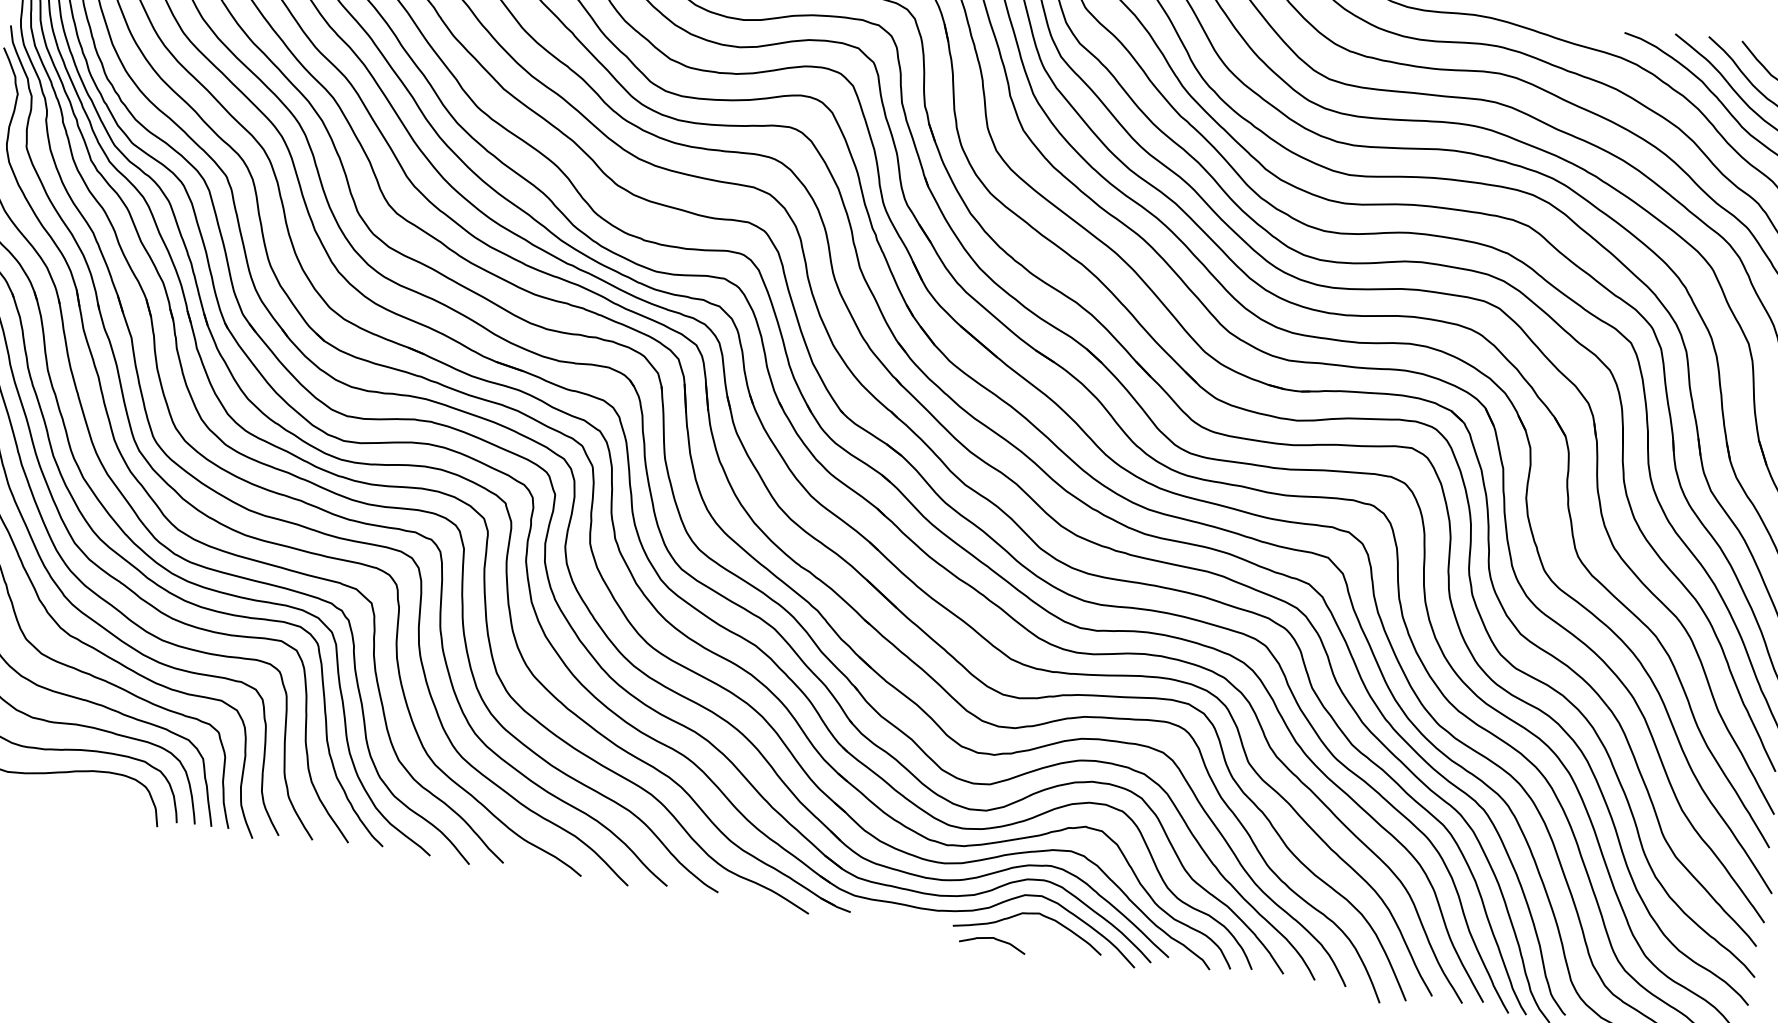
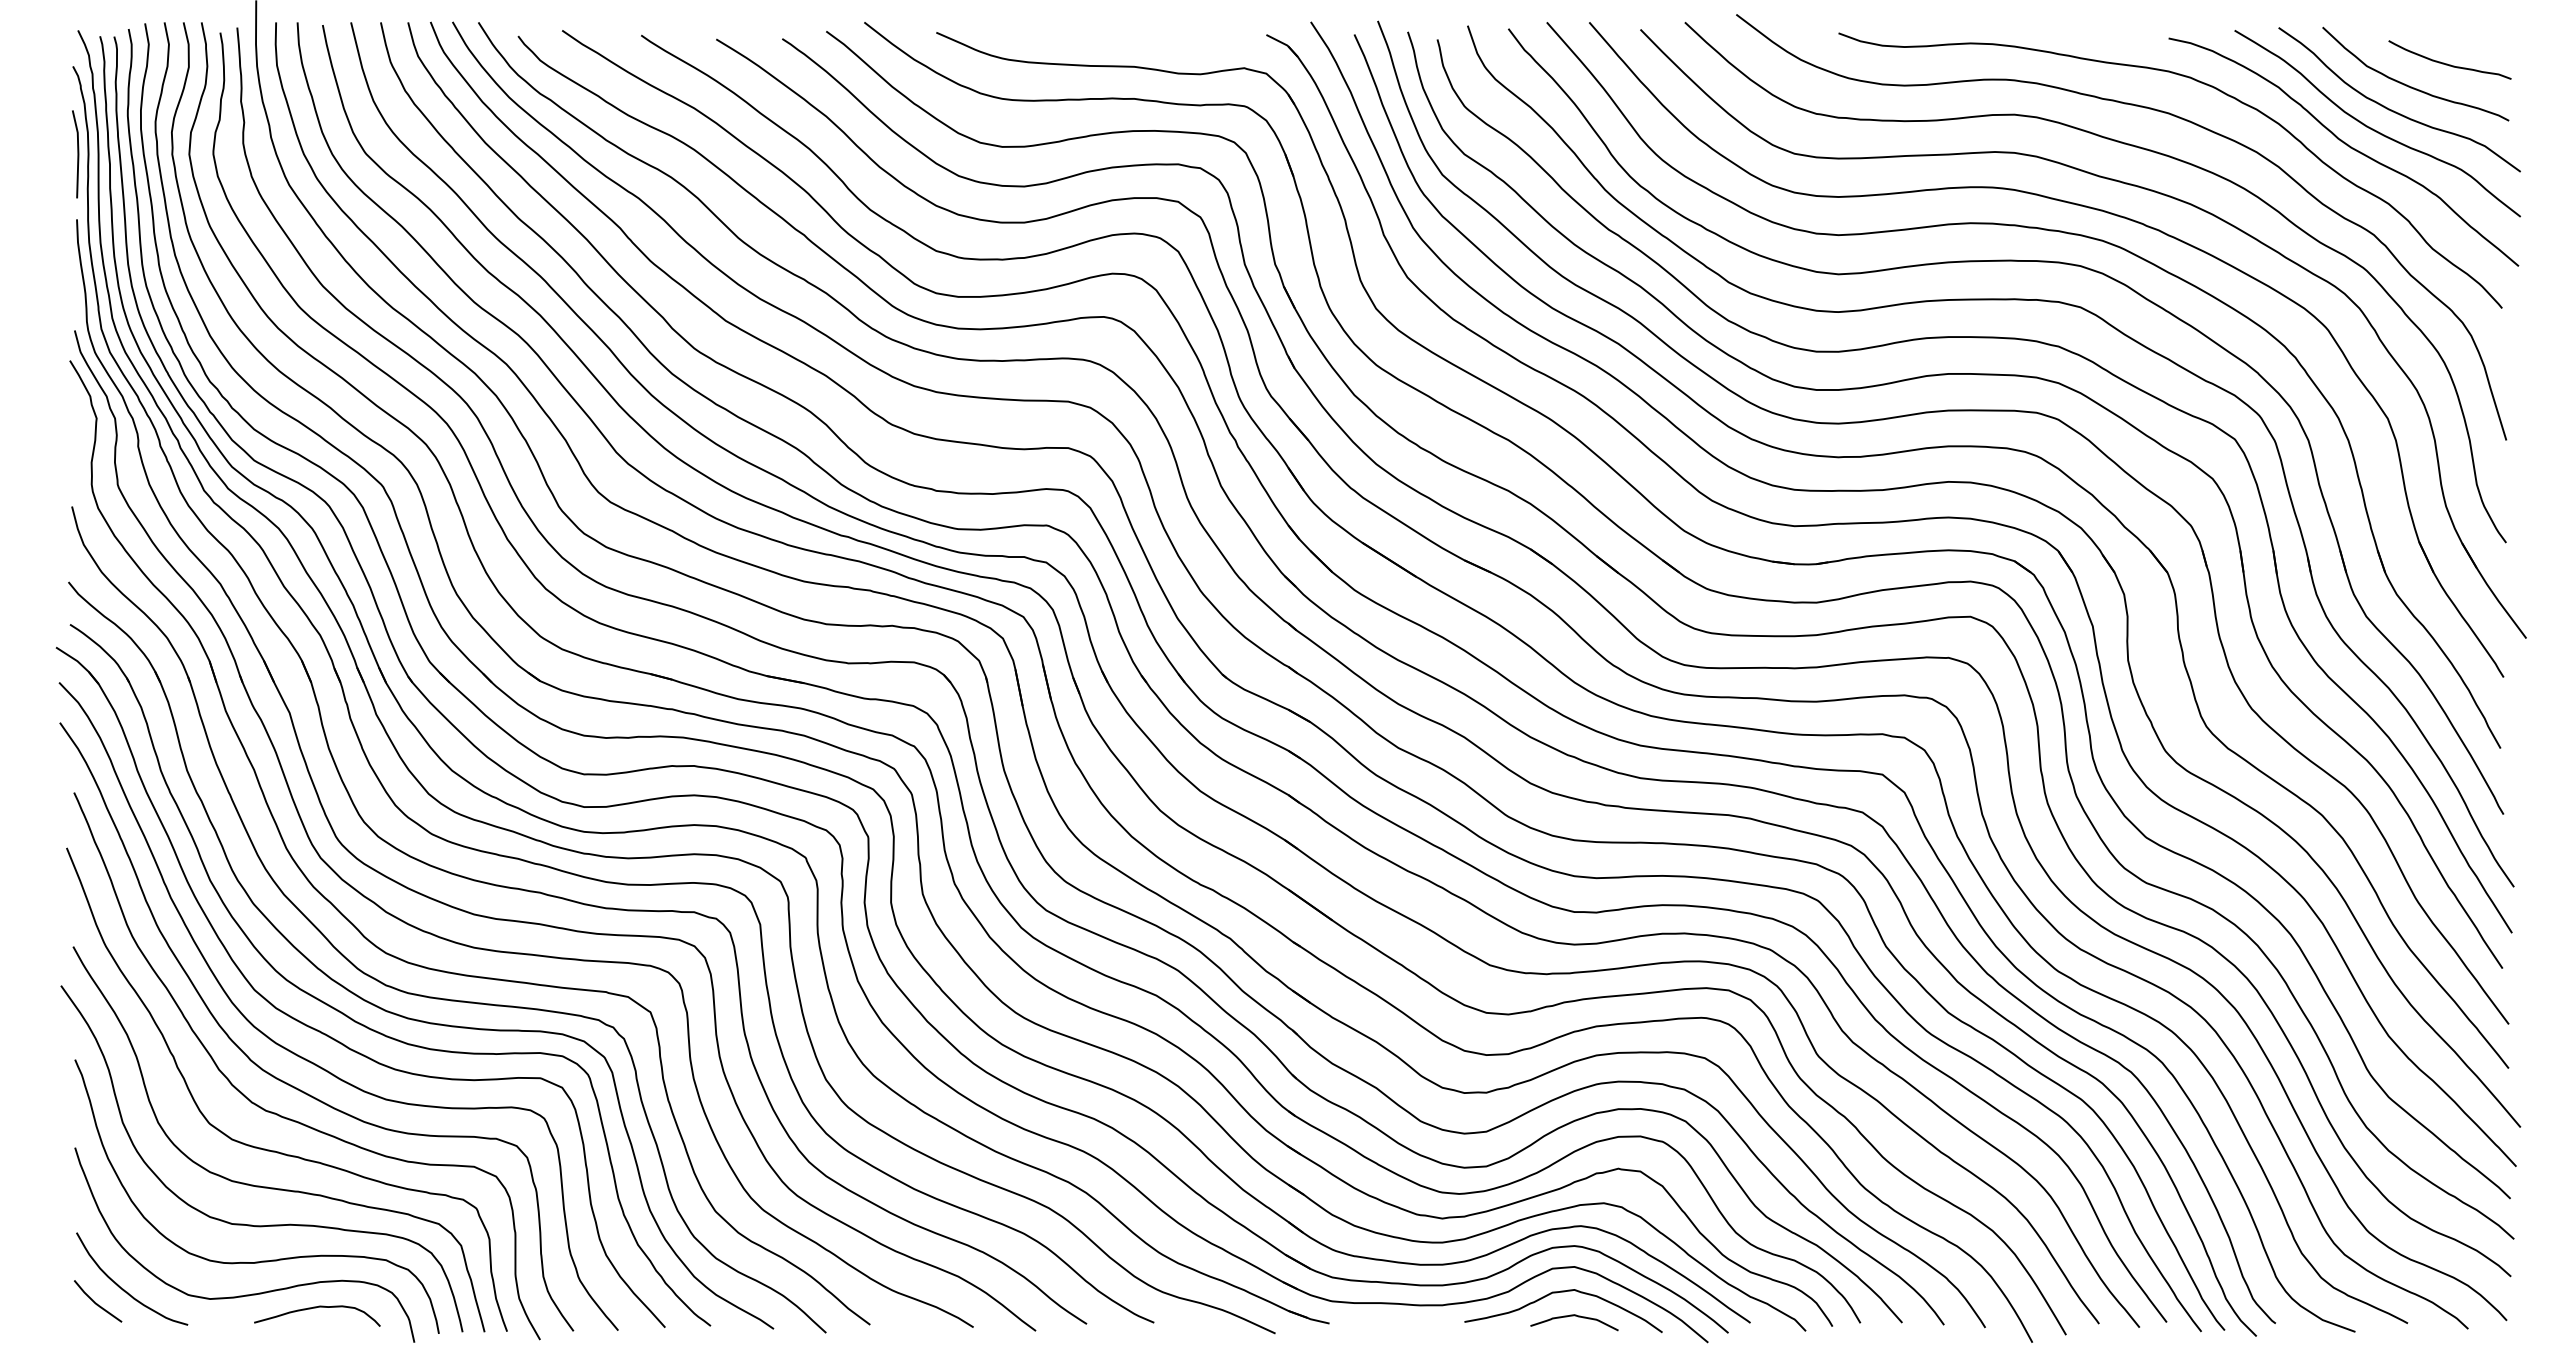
curve: (87, 790) -> (316, 1308), added
curve: (993, 938) -> (1574, 1316), moved

